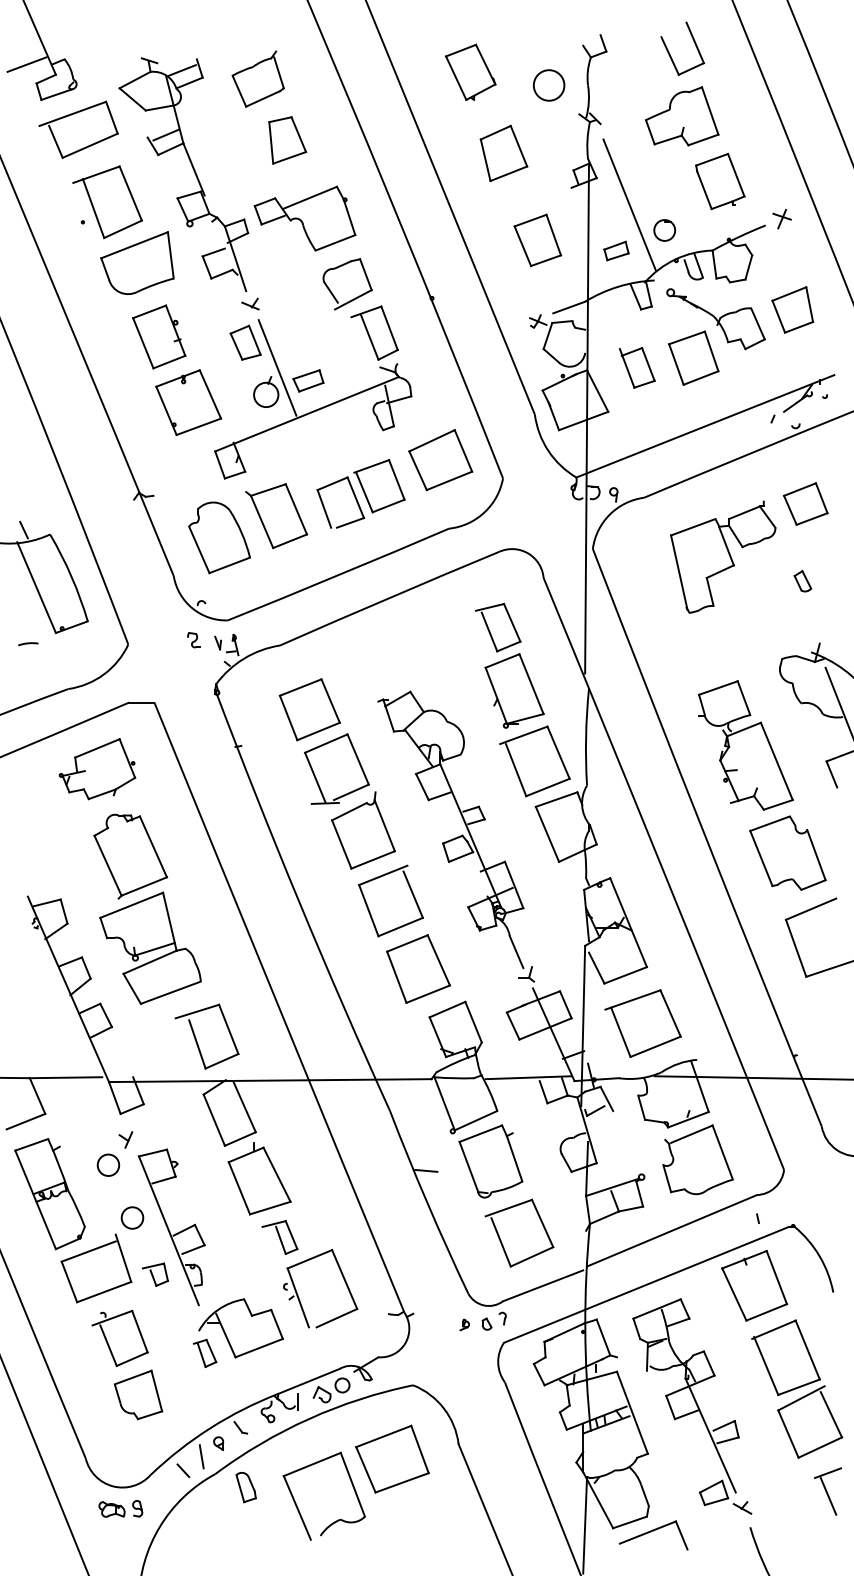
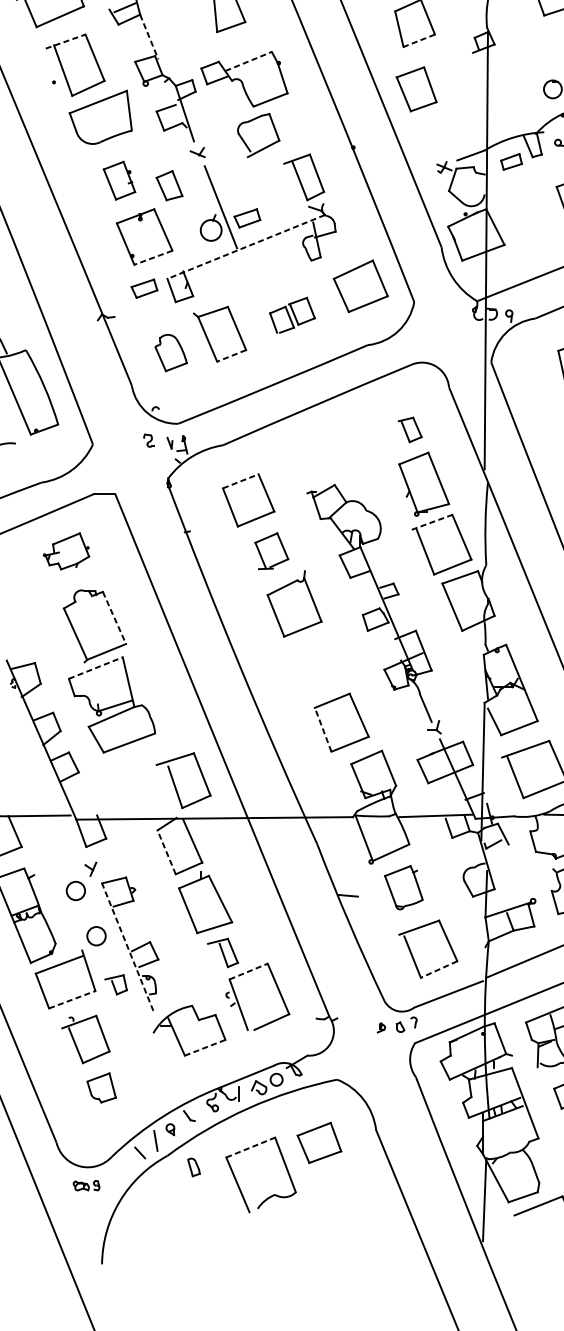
line: (194, 169) -> (149, 37), solid -> dashed
line: (508, 173) -> (418, 40), solid -> dashed
line: (96, 174) -> (65, 41), solid -> dashed
line: (310, 197) -> (249, 61), solid -> dashed
line: (629, 204) -> (522, 67), removed
part: (537, 240) -> (416, 89), moved
part: (616, 250) -> (511, 161), moved
part: (353, 298) -> (263, 147), moved
part: (159, 336) -> (119, 180), size x0.7
part: (245, 342) -> (169, 185), moved
part: (636, 367) -> (528, 206), removed
line: (307, 414) -> (246, 247), solid -> dashed
line: (198, 426) -> (153, 257), solid -> dashed
part: (188, 462) -> (144, 288), added
part: (360, 493) -> (292, 314), size x0.6
part: (219, 537) -> (171, 352), size x0.6
line: (289, 541) -> (231, 356), solid -> dashed
part: (498, 627) -> (410, 429), size x0.6
line: (301, 687) -> (241, 481), solid -> dashed
line: (524, 735) -> (432, 522), solid -> dashed
part: (336, 768) -> (271, 550), size x0.6
part: (97, 769) -> (66, 551), size x0.7
line: (153, 847) -> (114, 618), solid -> dashed
part: (410, 891) -> (334, 656), removed
line: (131, 905) -> (95, 668), solid -> dashed
line: (396, 976) -> (322, 729), solid -> dashed
part: (196, 1038) -> (174, 782), moved
line: (214, 1120) -> (166, 852), solid -> dashed
part: (490, 1161) -> (403, 887), size x0.7
line: (168, 1230) -> (127, 946), solid -> dashed
line: (531, 1257) -> (438, 970), solid -> dashed
line: (310, 1259) -> (249, 971), solid -> dashed
line: (104, 1292) -> (72, 1000), solid -> dashed
line: (258, 1348) -> (204, 1048), solid -> dashed
part: (205, 1352) -> (159, 1051), removed
part: (138, 1394) -> (101, 1087), size x0.7
part: (392, 1458) -> (319, 1142), size x0.7
line: (312, 1464) -> (250, 1147), solid -> dashed
part: (245, 1487) -> (193, 1167), size x0.7
part: (120, 1508) -> (86, 1185), size x0.7

